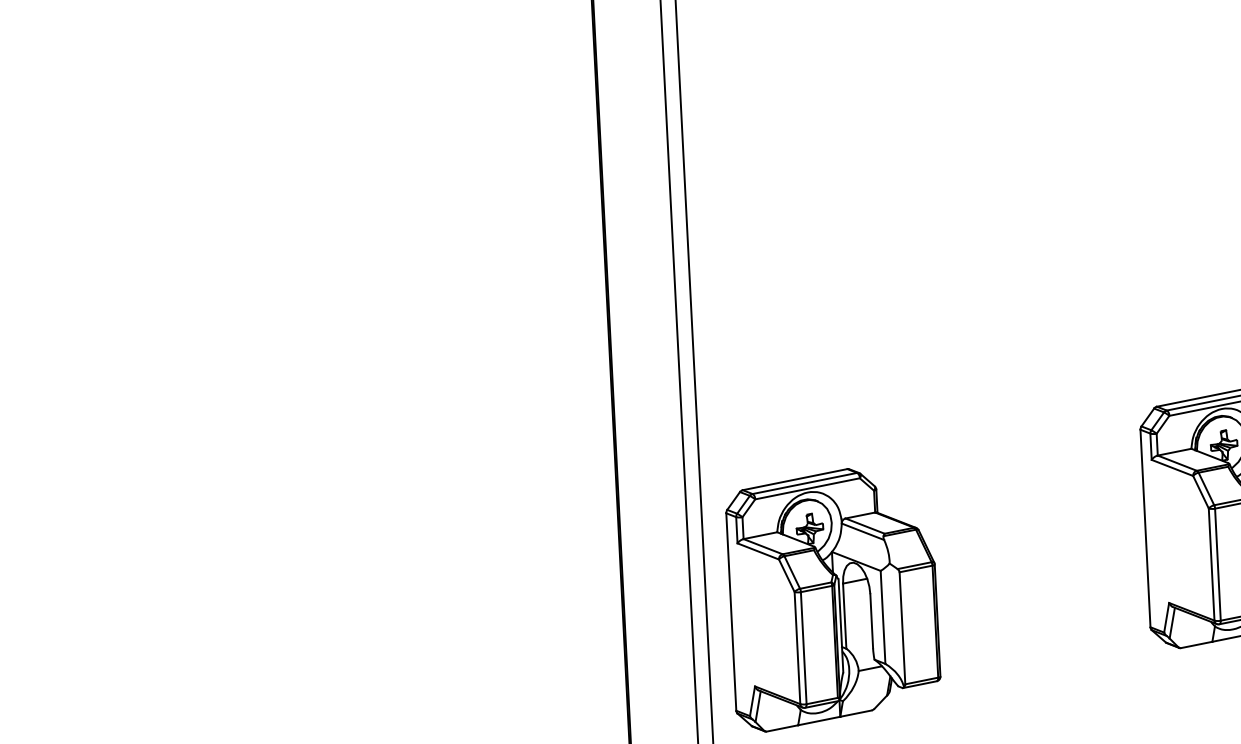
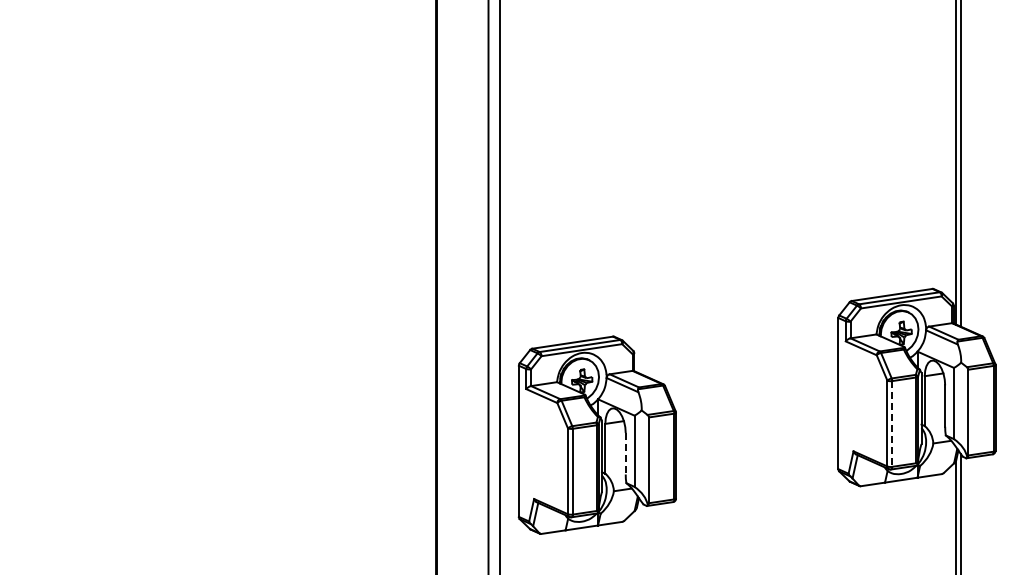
line: (1218, 564) -> (892, 423), solid -> dashed
line: (871, 620) -> (625, 453), solid -> dashed

